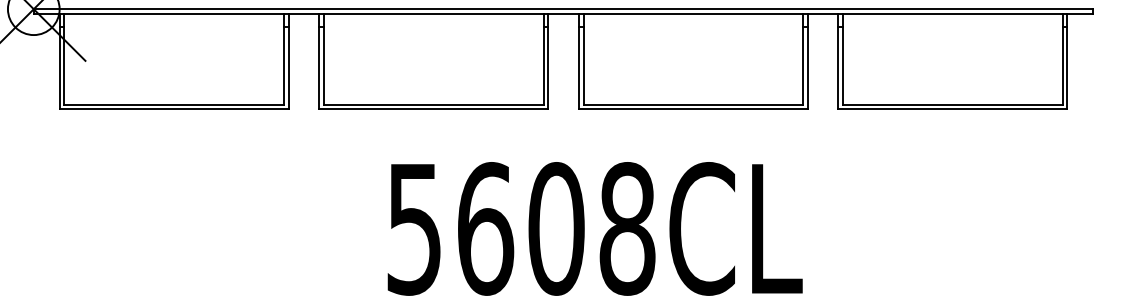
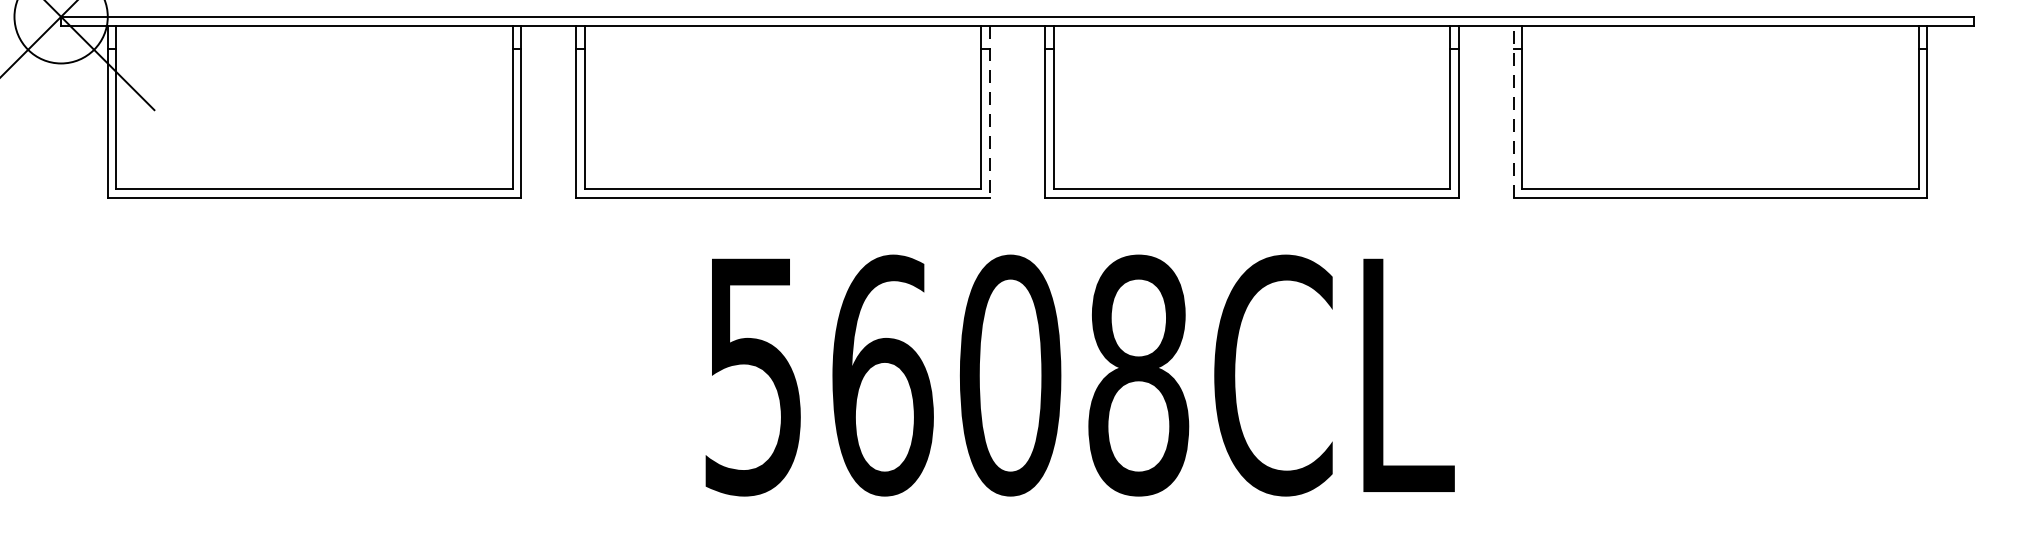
line: (548, 61) -> (990, 111), solid -> dashed
line: (838, 61) -> (1514, 111), solid -> dashed
text: (594, 228) -> (1078, 374), moved

